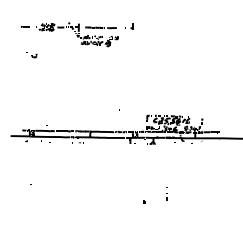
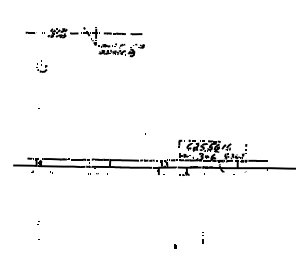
part: (129, 25) -> (157, 31), removed
part: (33, 54) -> (41, 66), size x1.6

